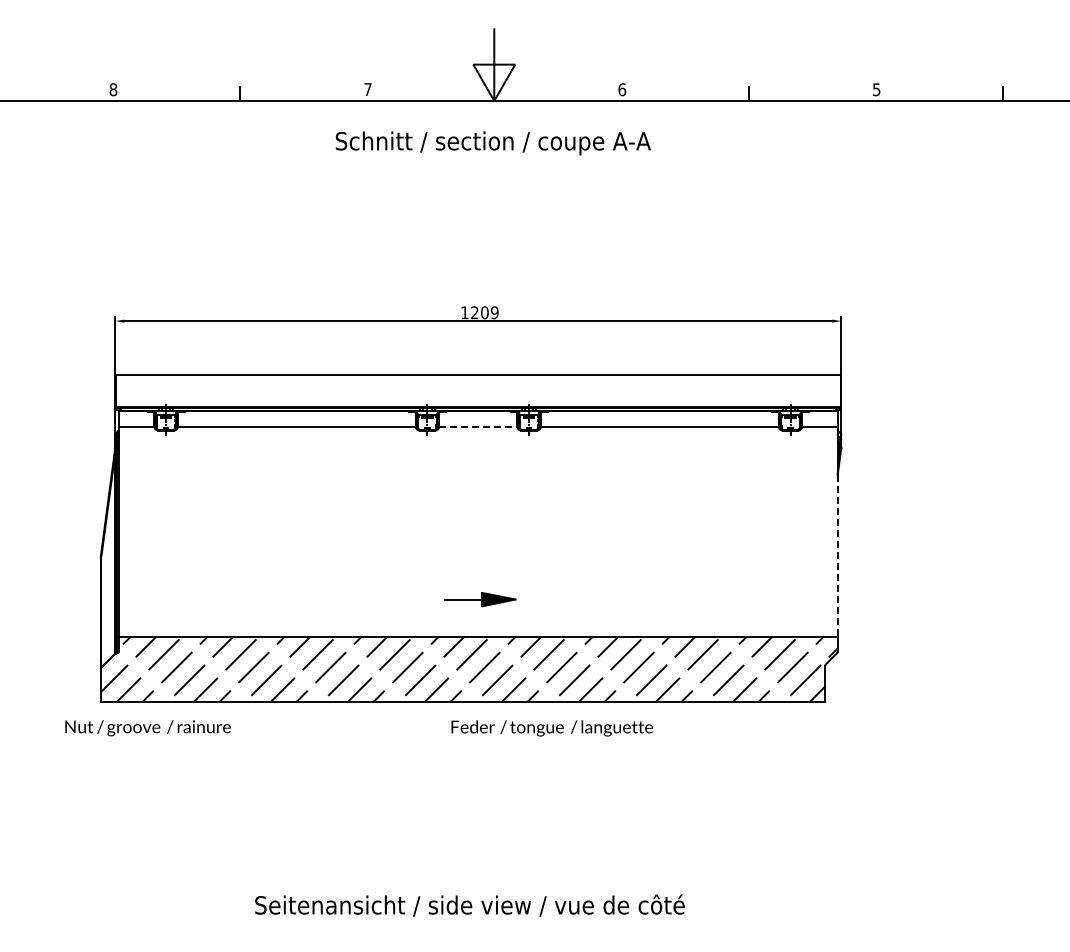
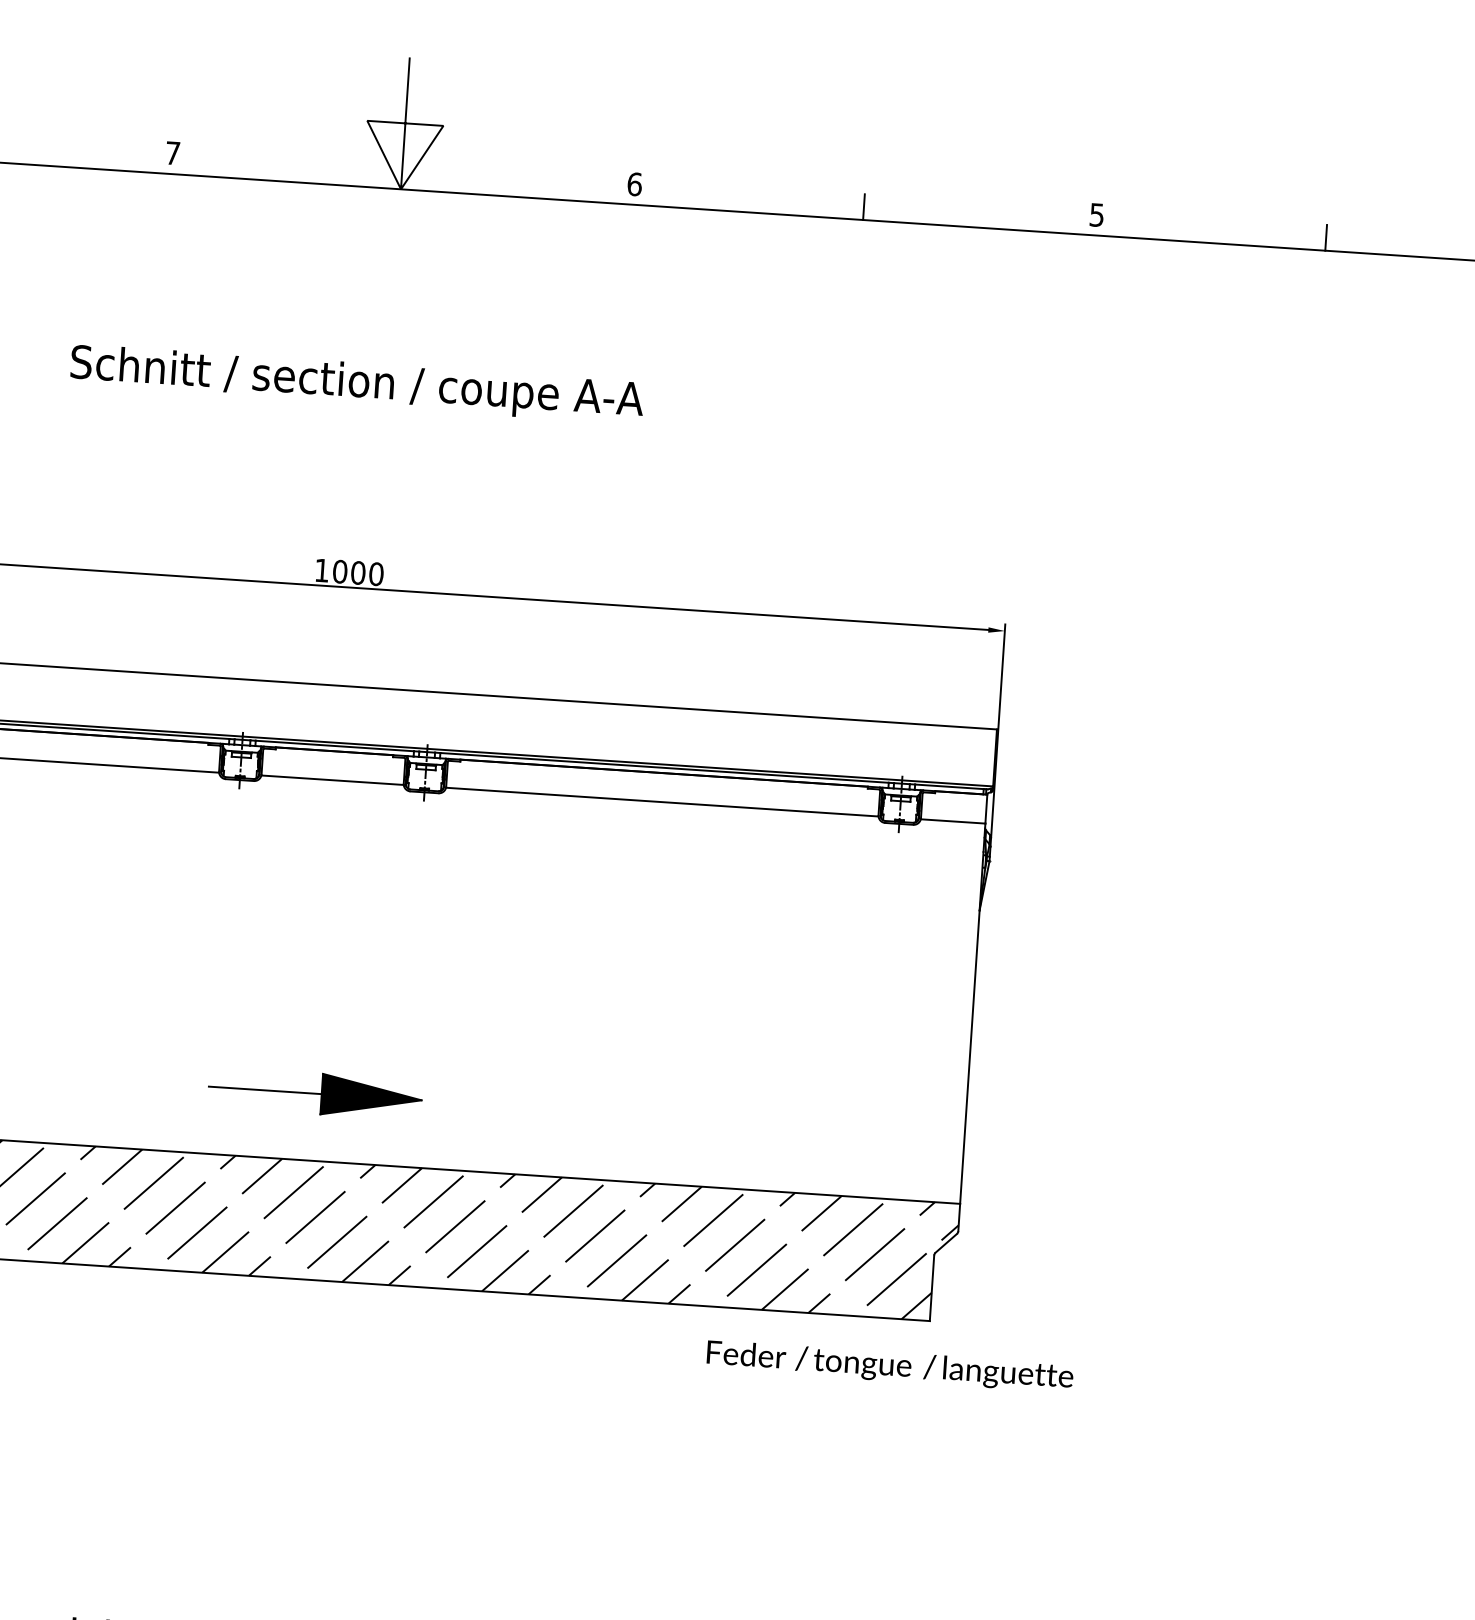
text: (492, 143) -> (355, 384), moved
text: (484, 312) -> (357, 572), 1209 -> 1000
line: (478, 427) -> (332, 780), dashed -> solid
line: (837, 555) -> (969, 1056), dashed -> solid
part: (480, 599) -> (315, 1093), size x1.67
text: (551, 728) -> (888, 1366), moved

